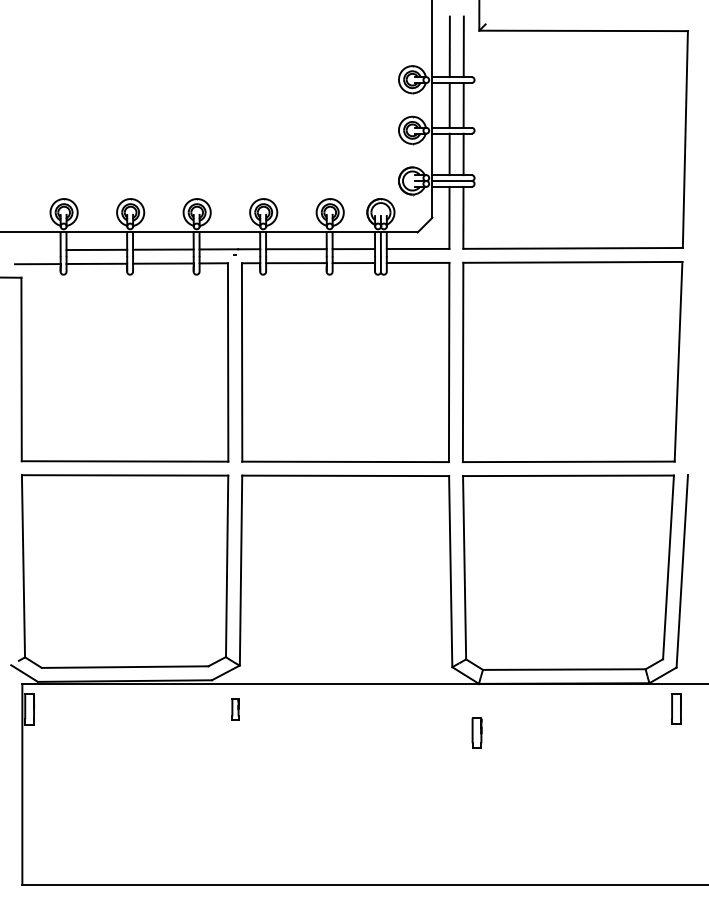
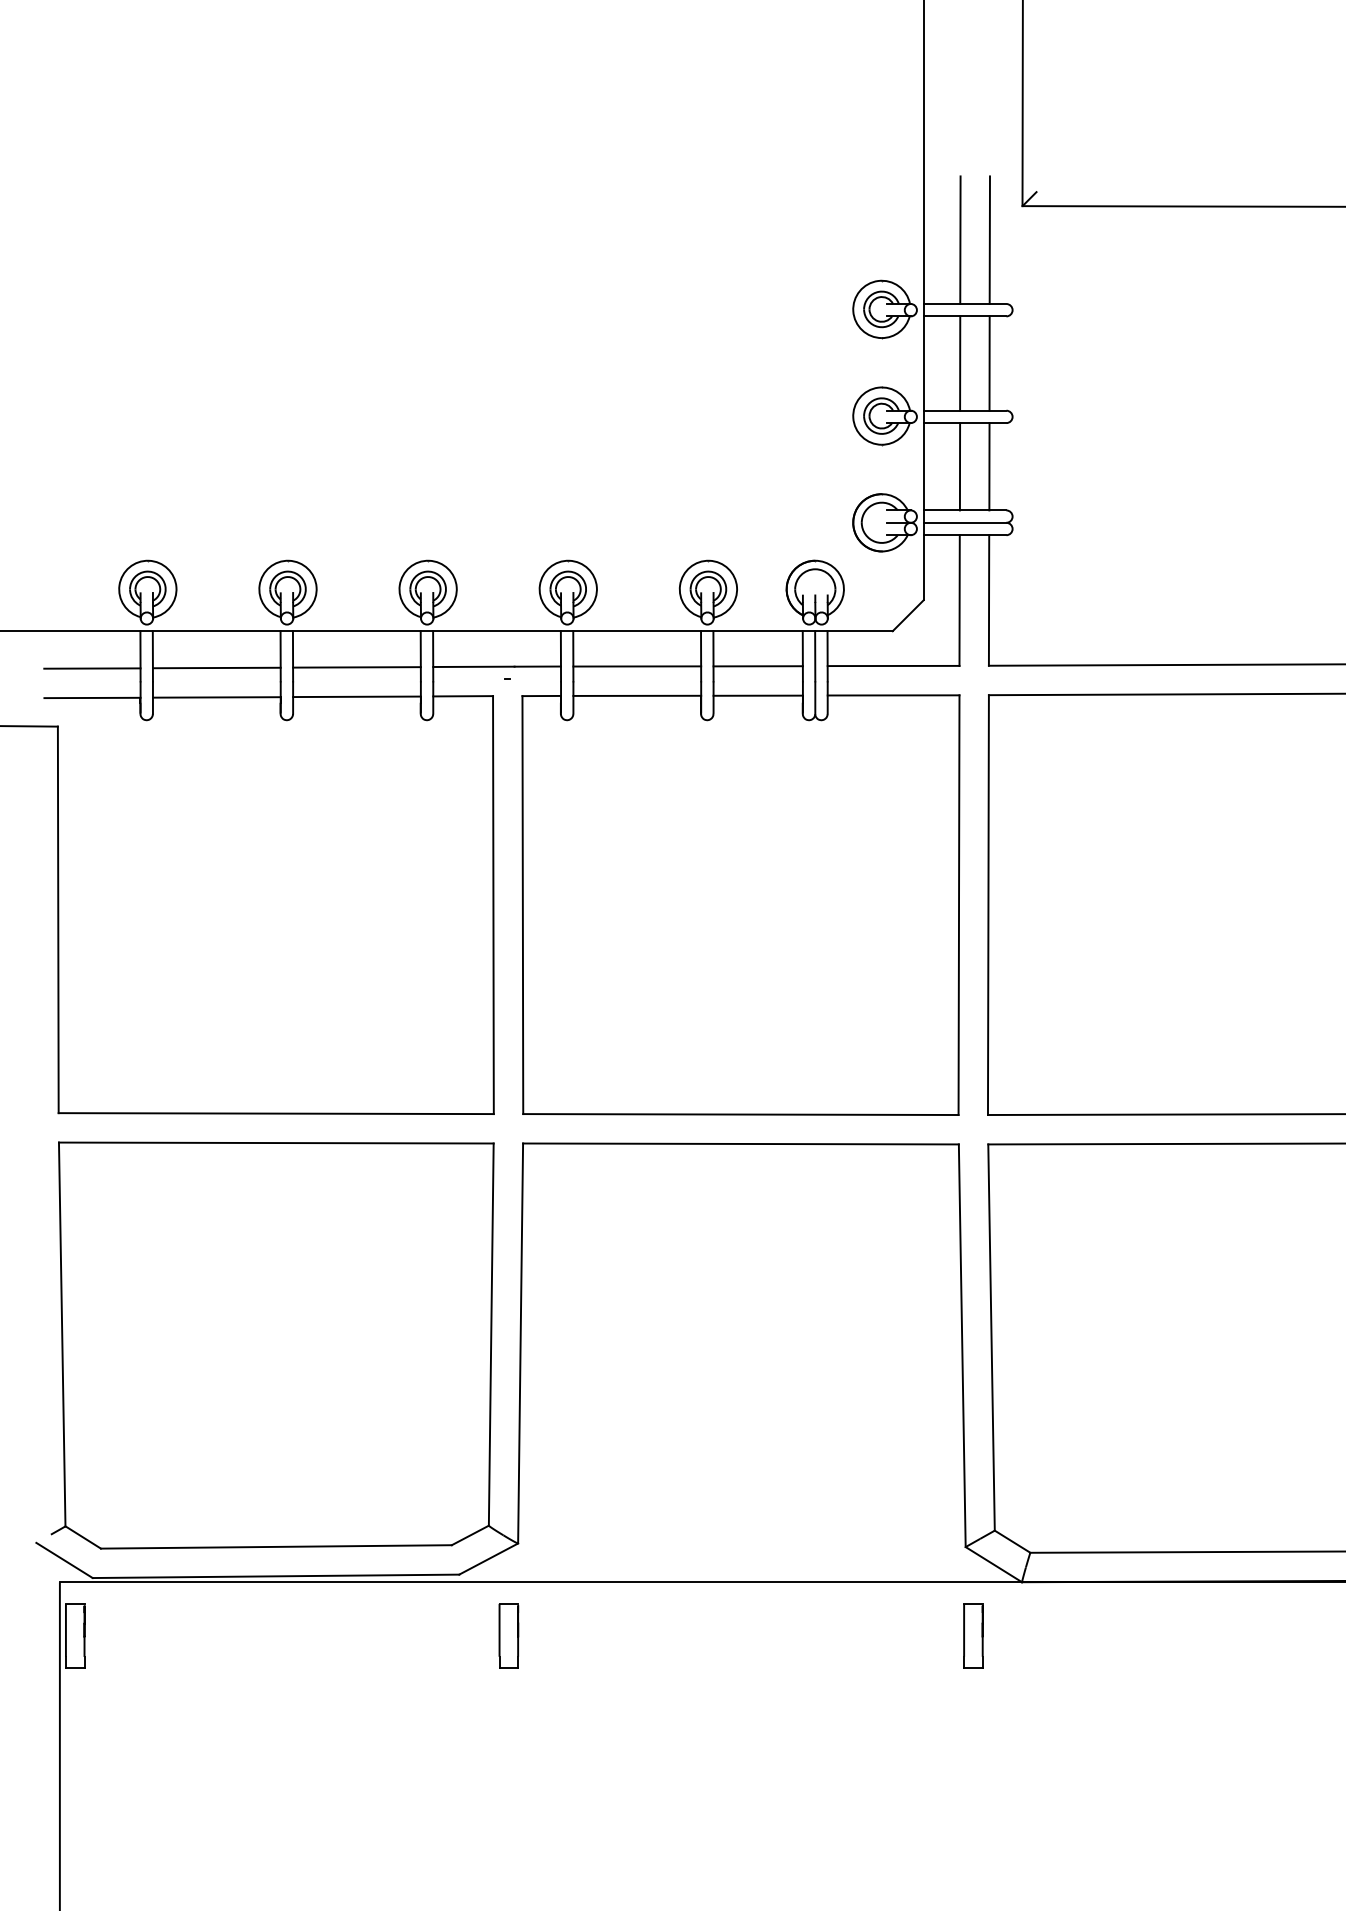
line: (37, 250) -> (91, 669), added
part: (235, 709) -> (508, 1636), size x1.43
part: (476, 732) -> (972, 1634), moved

